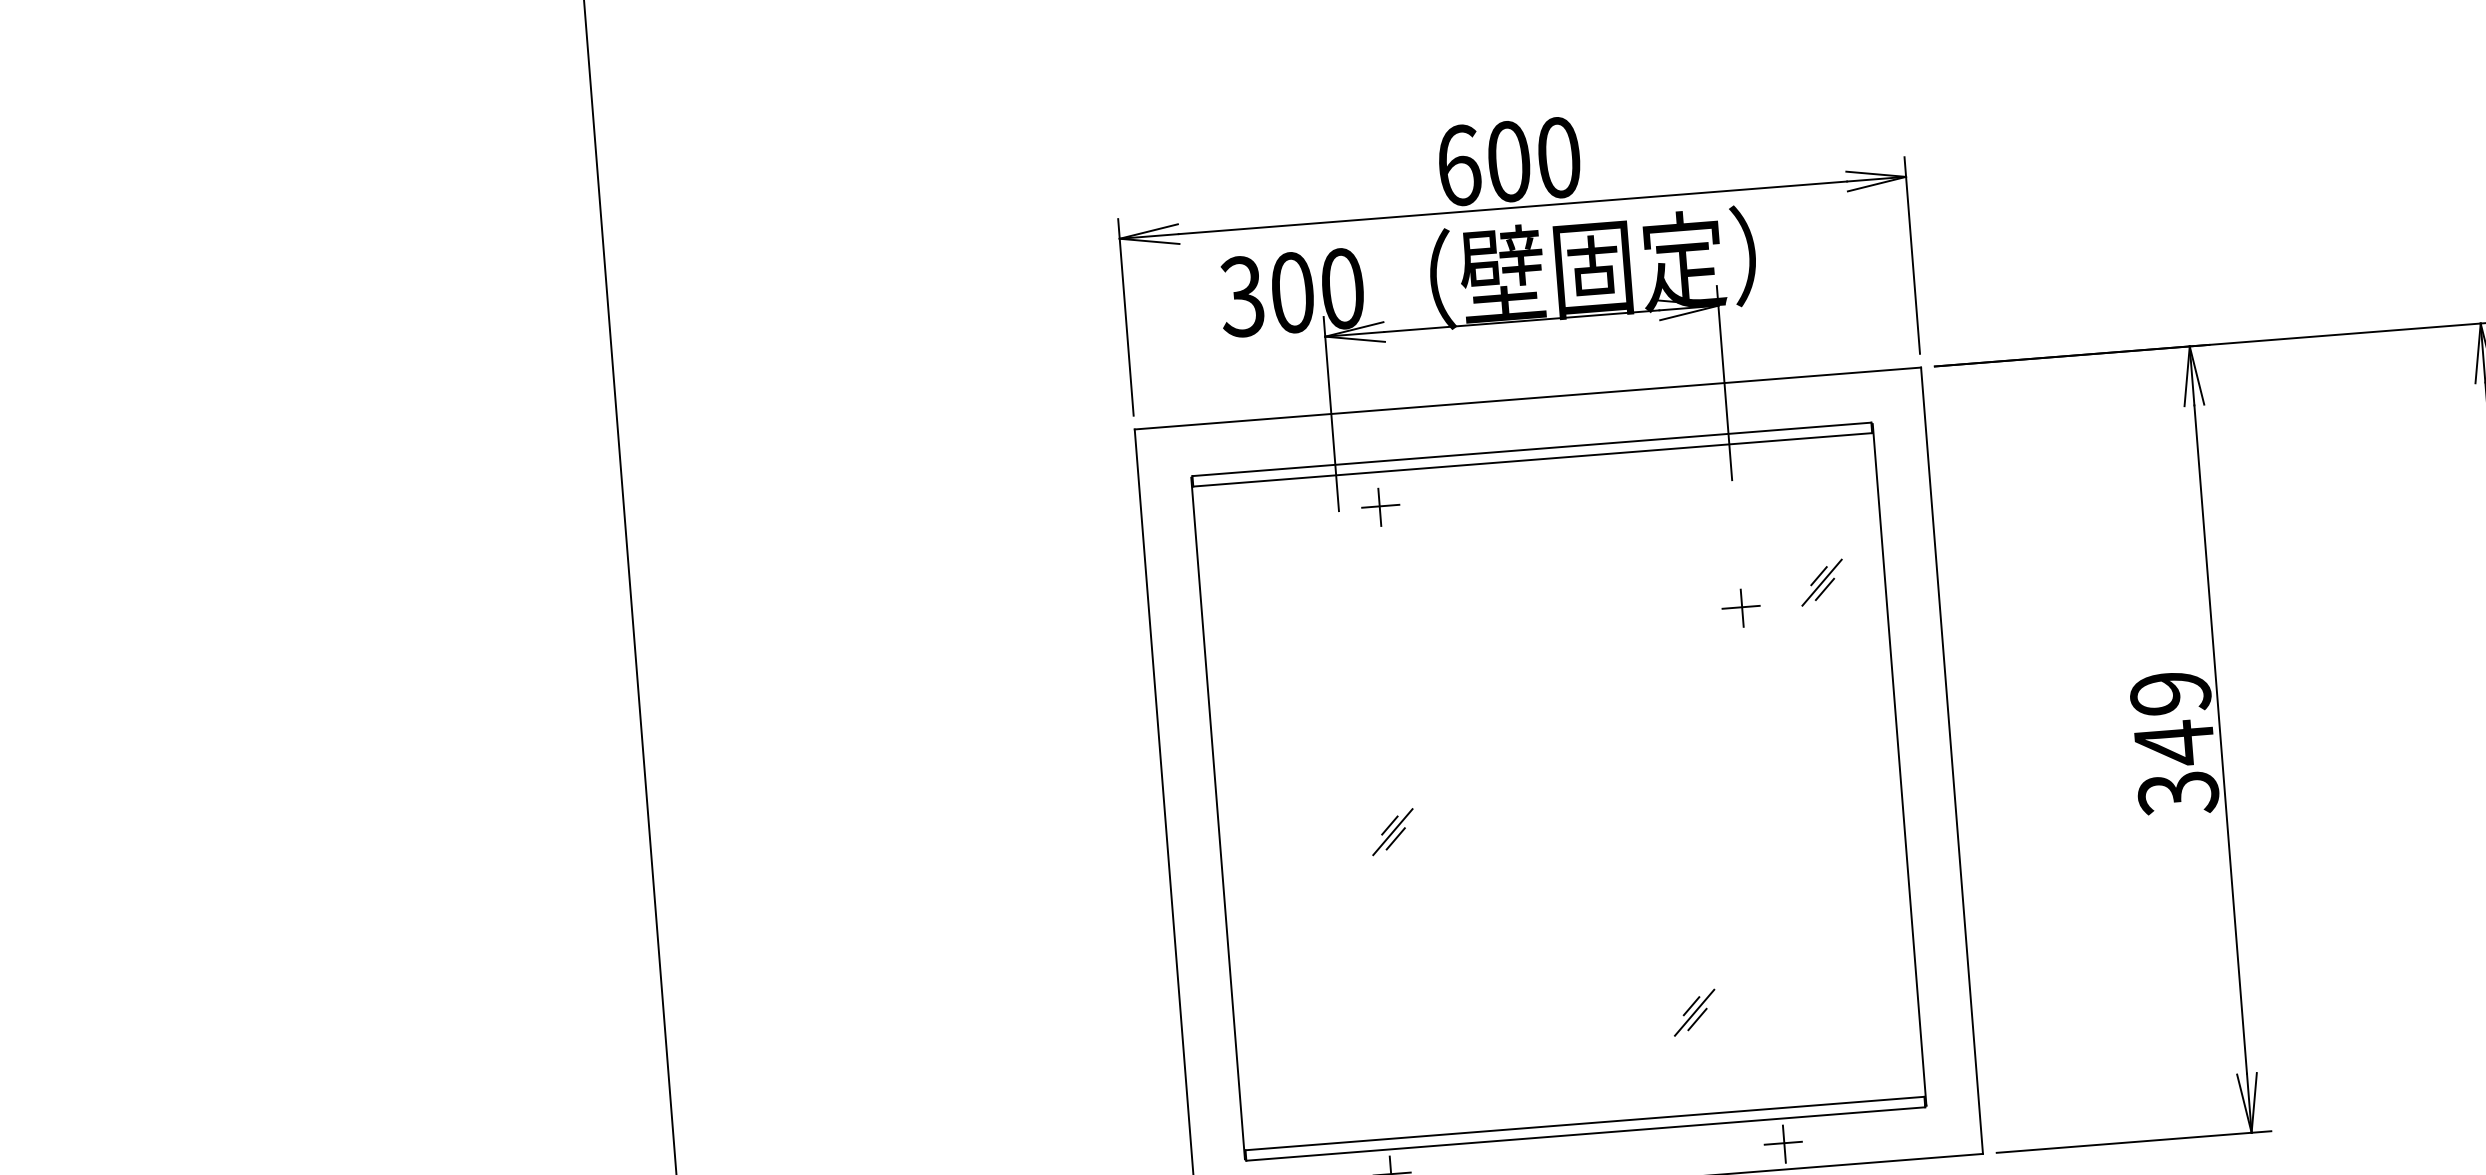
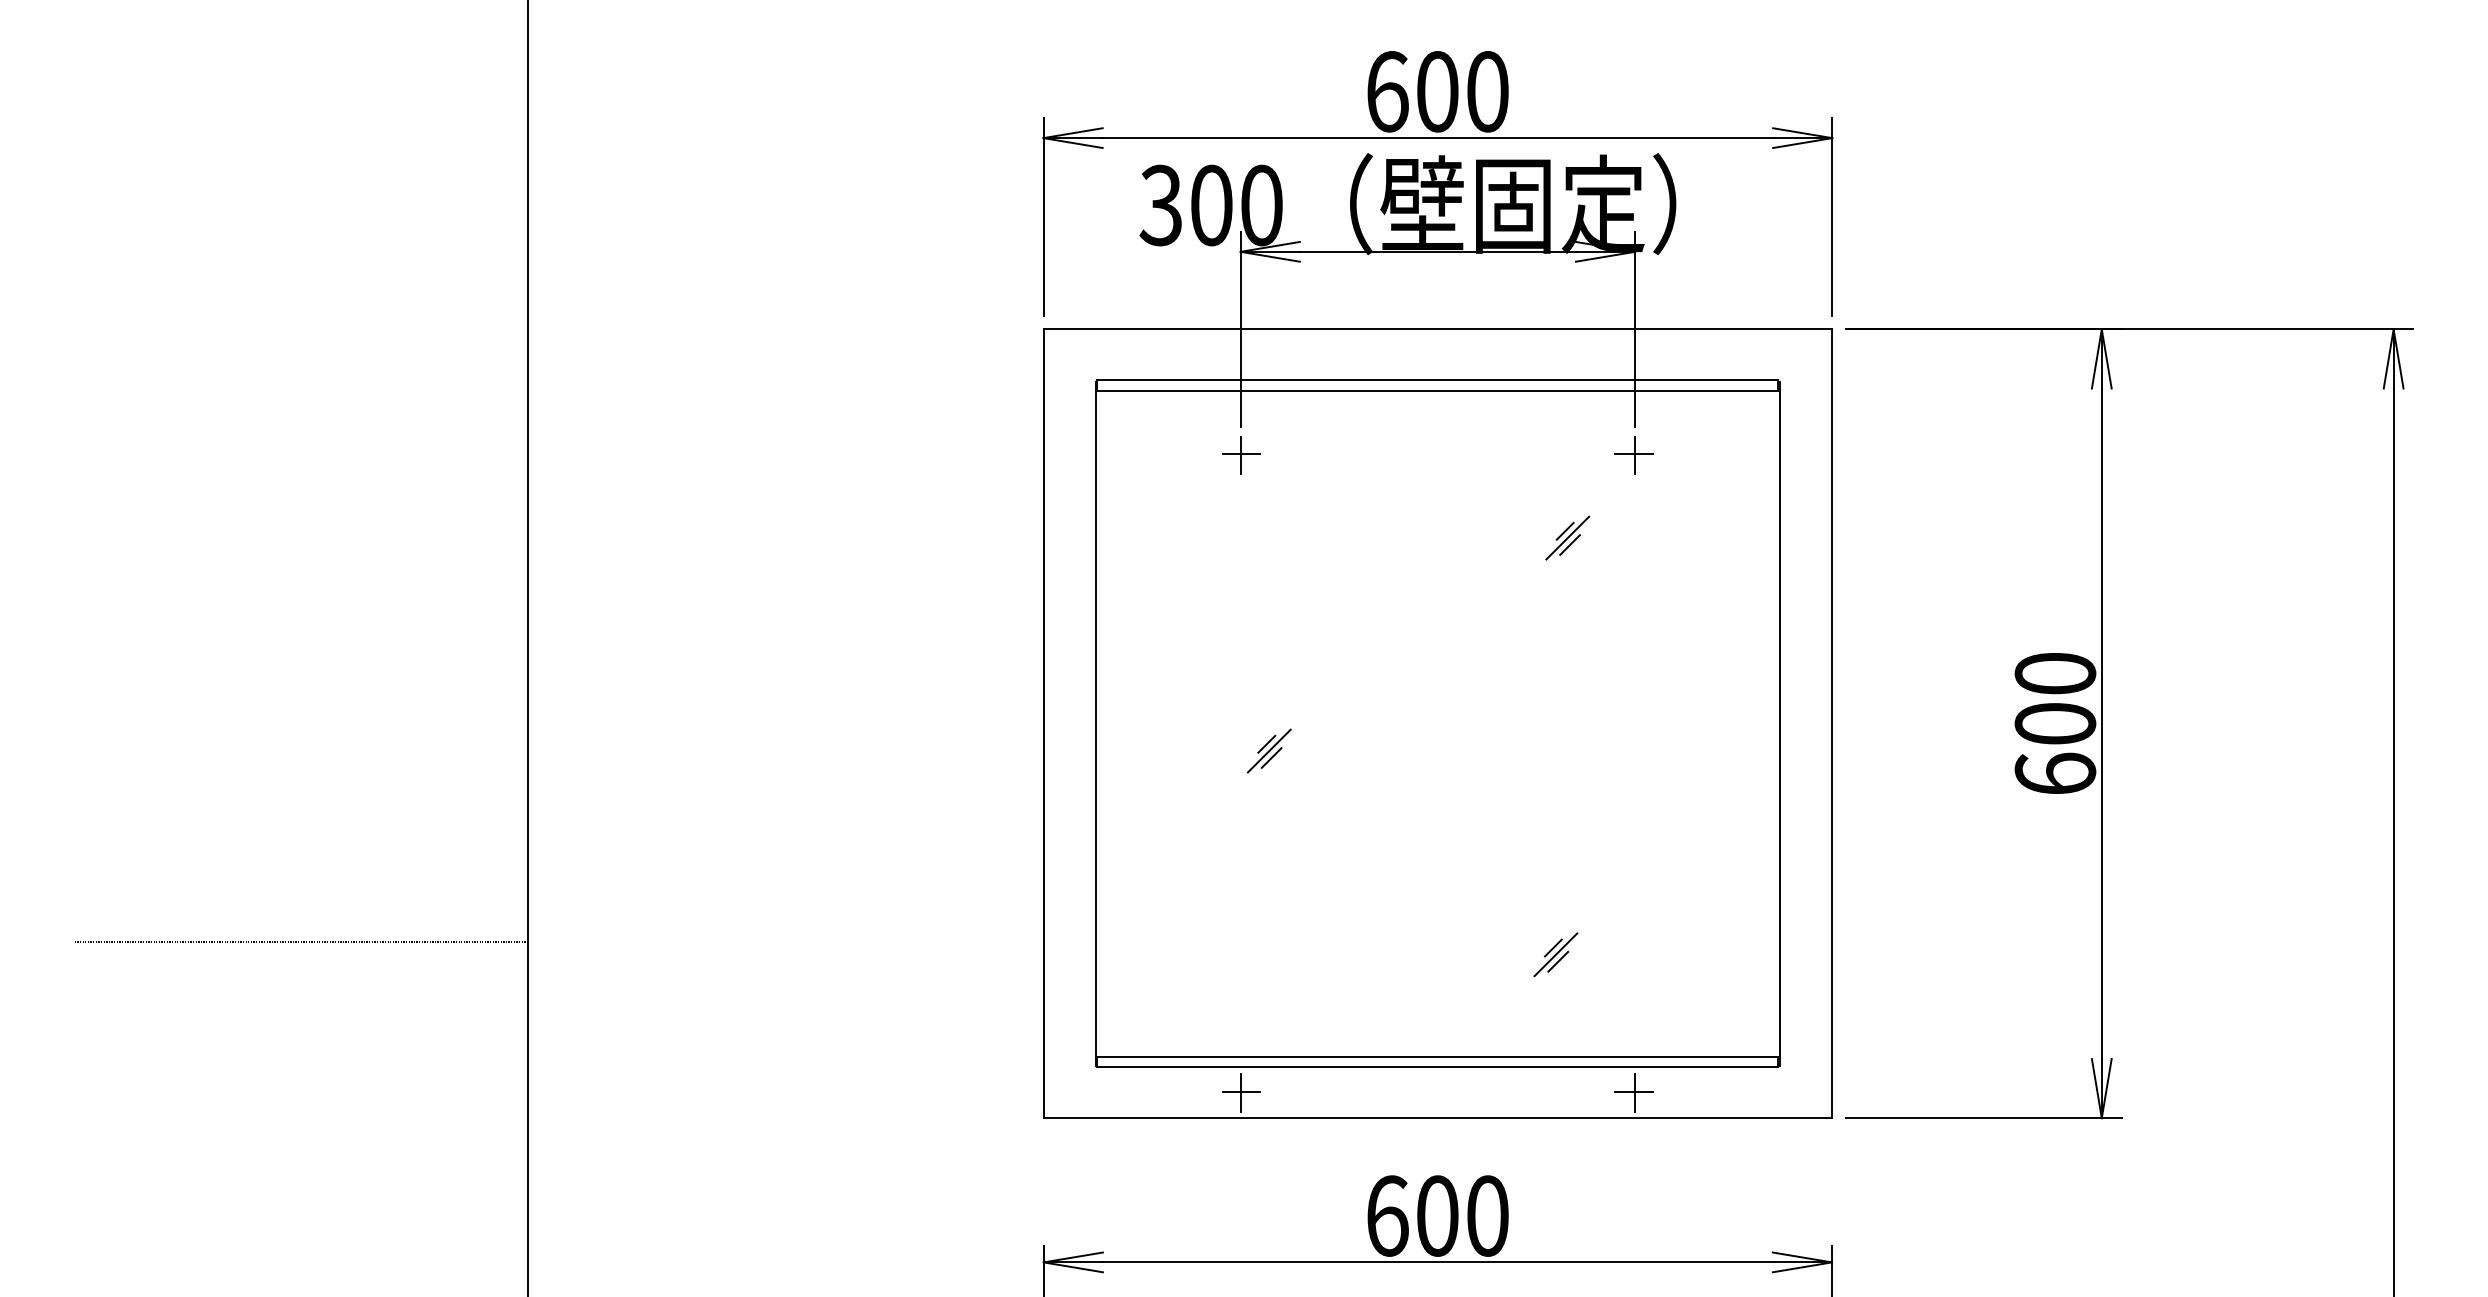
part: (1380, 507) -> (1241, 455), moved
part: (1821, 582) -> (1567, 537), moved
part: (1740, 608) -> (1633, 455), moved
text: (2174, 743) -> (2055, 724), 349 -> 600
line: (443, 1098) -> (301, 942), added

